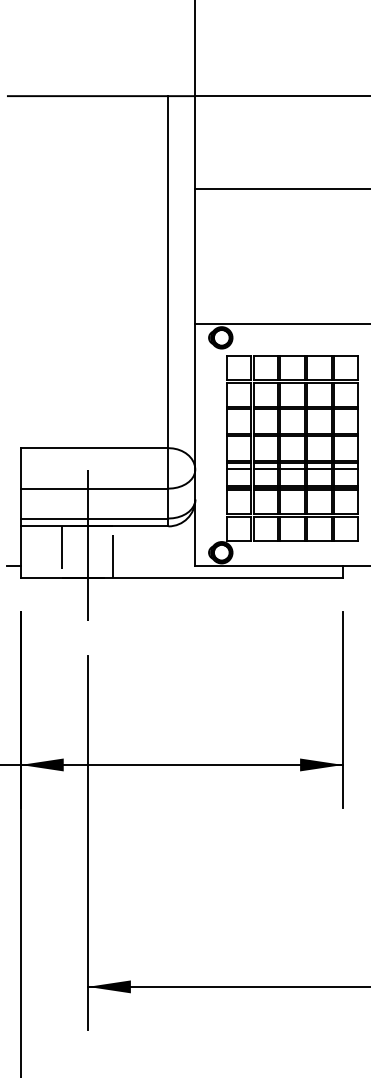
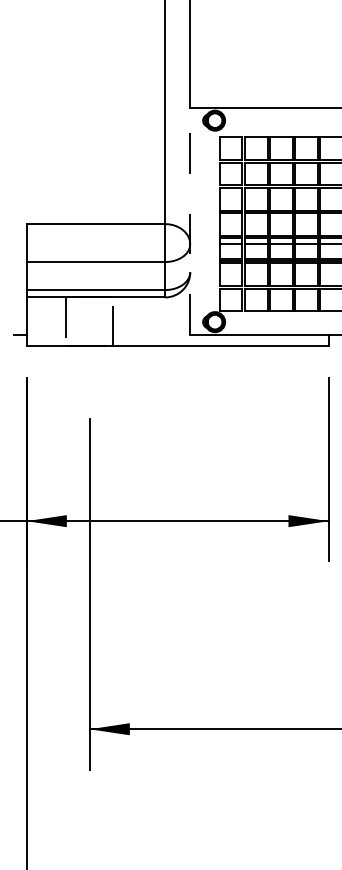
line: (195, 445) -> (190, 221), solid -> dashed
line: (87, 545) -> (89, 315), removed

